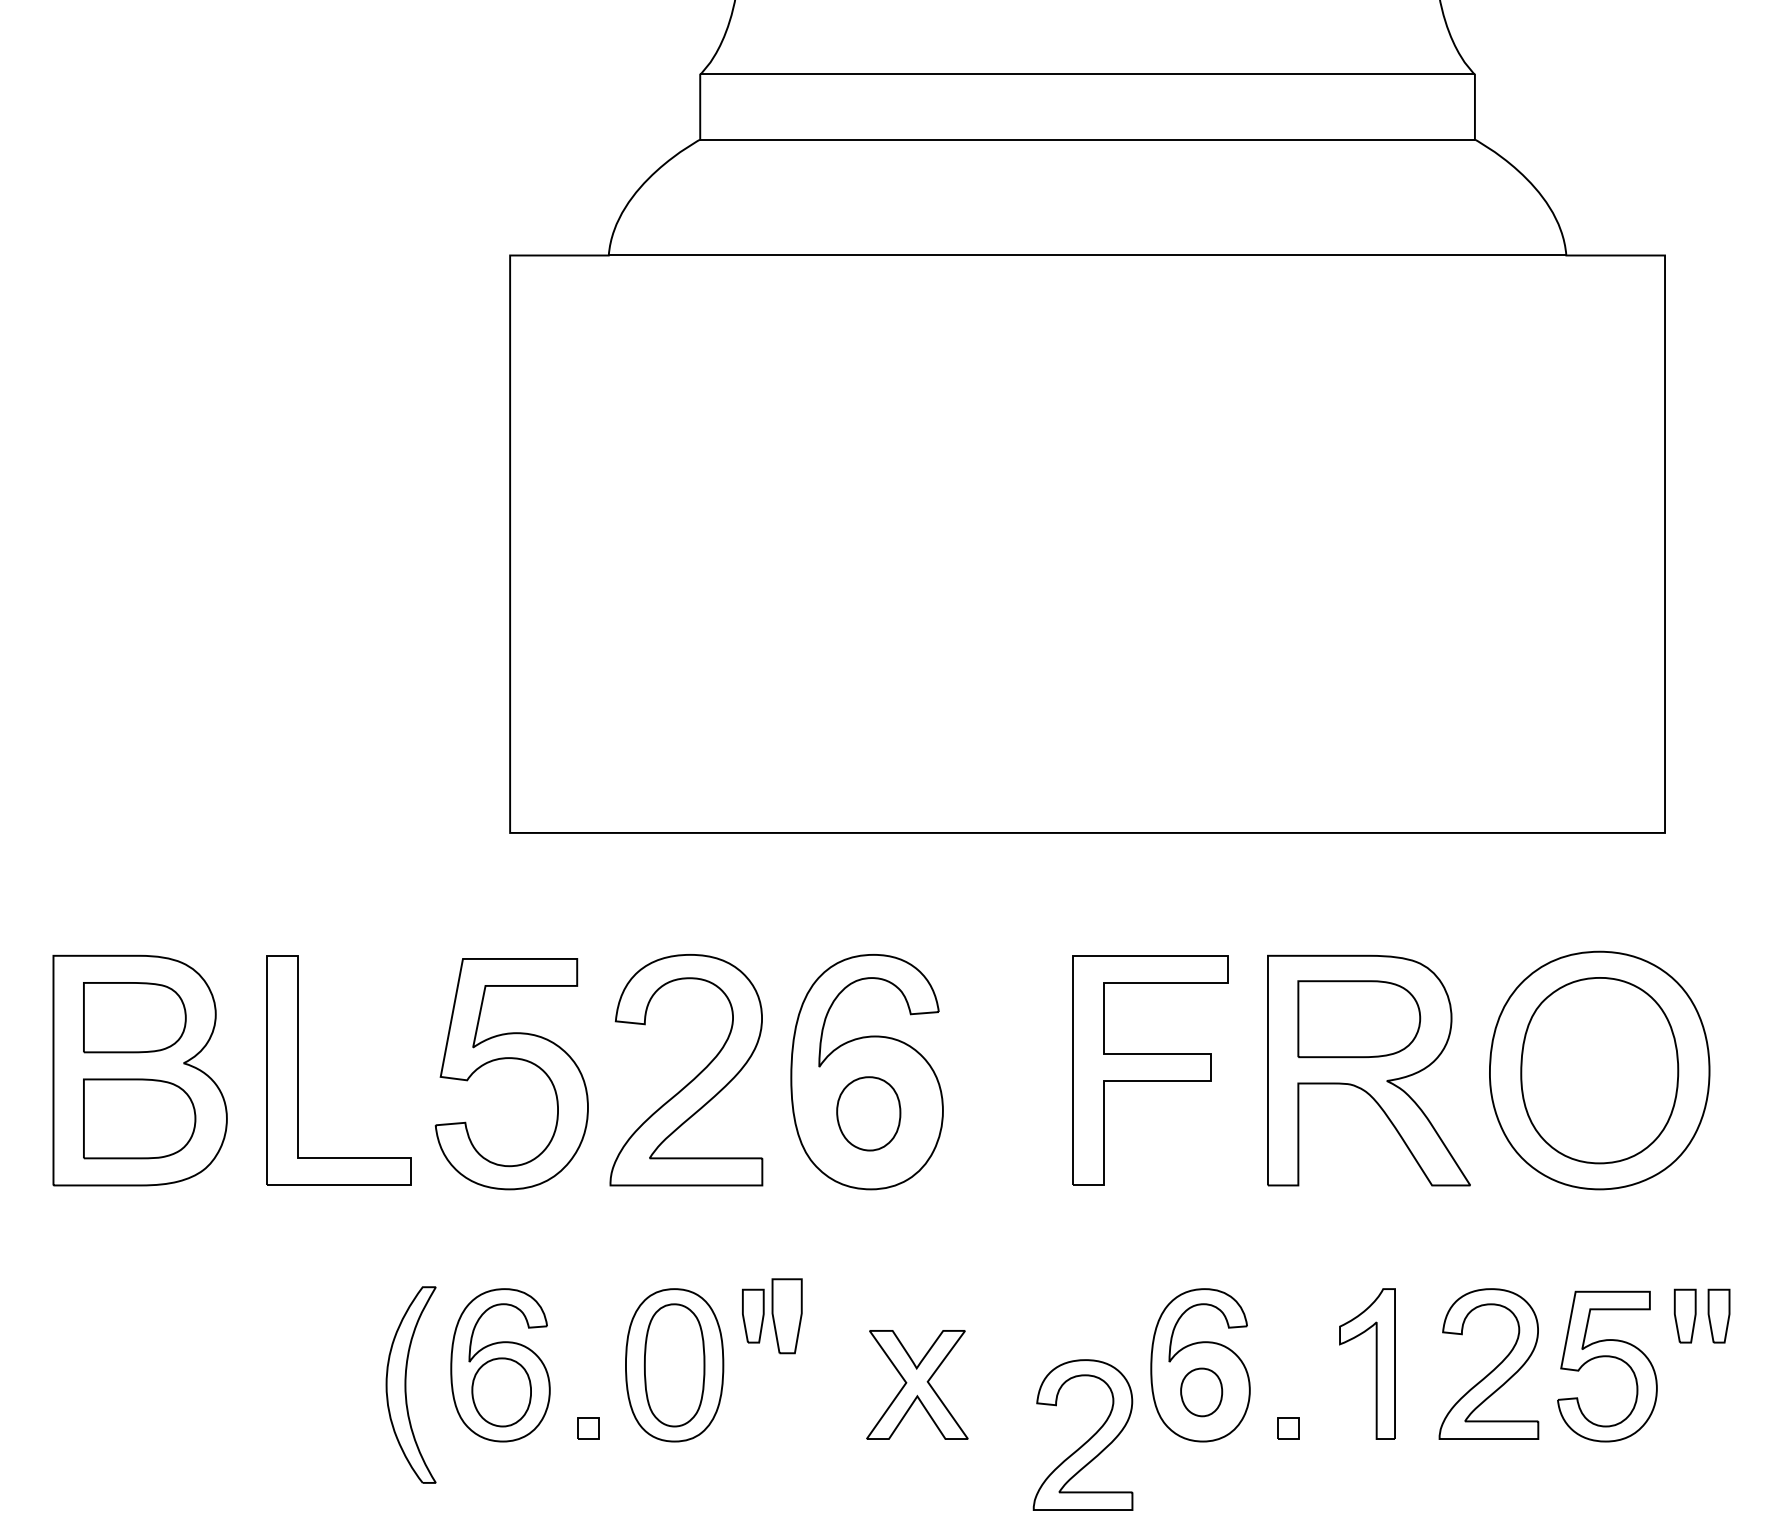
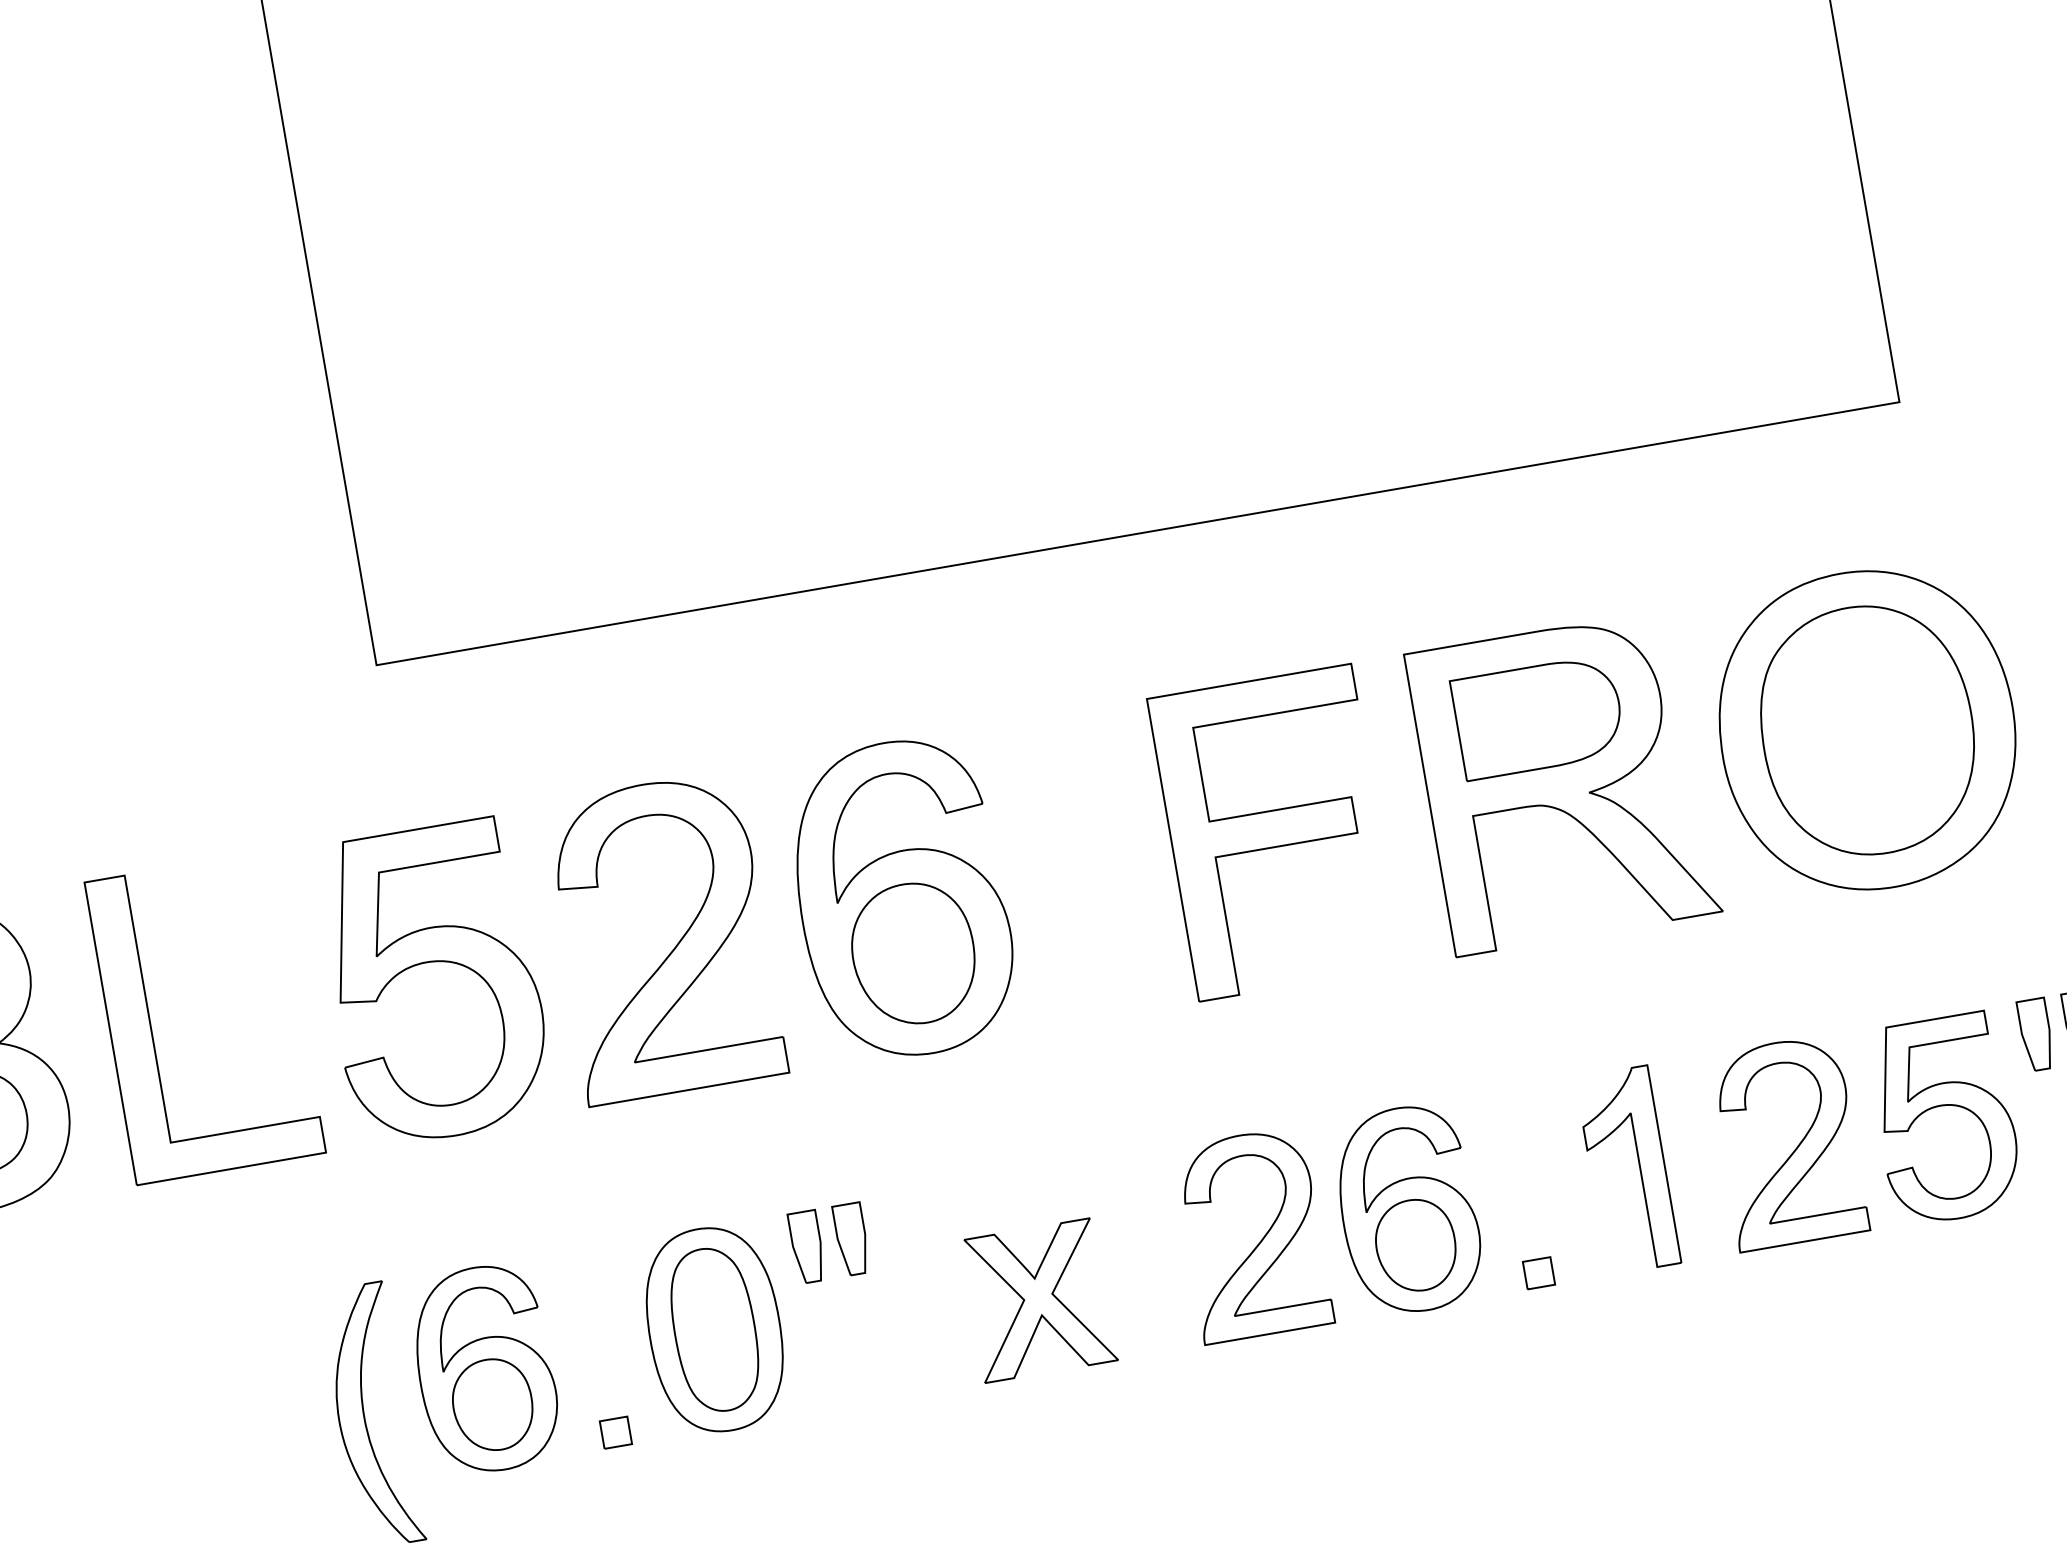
part: (868, 1113) -> (913, 953), size x1.43
part: (786, 1315) -> (850, 1238), size x0.71
part: (1201, 1392) -> (1415, 1245), size x1.43
part: (1085, 1441) -> (1257, 1243), moved

